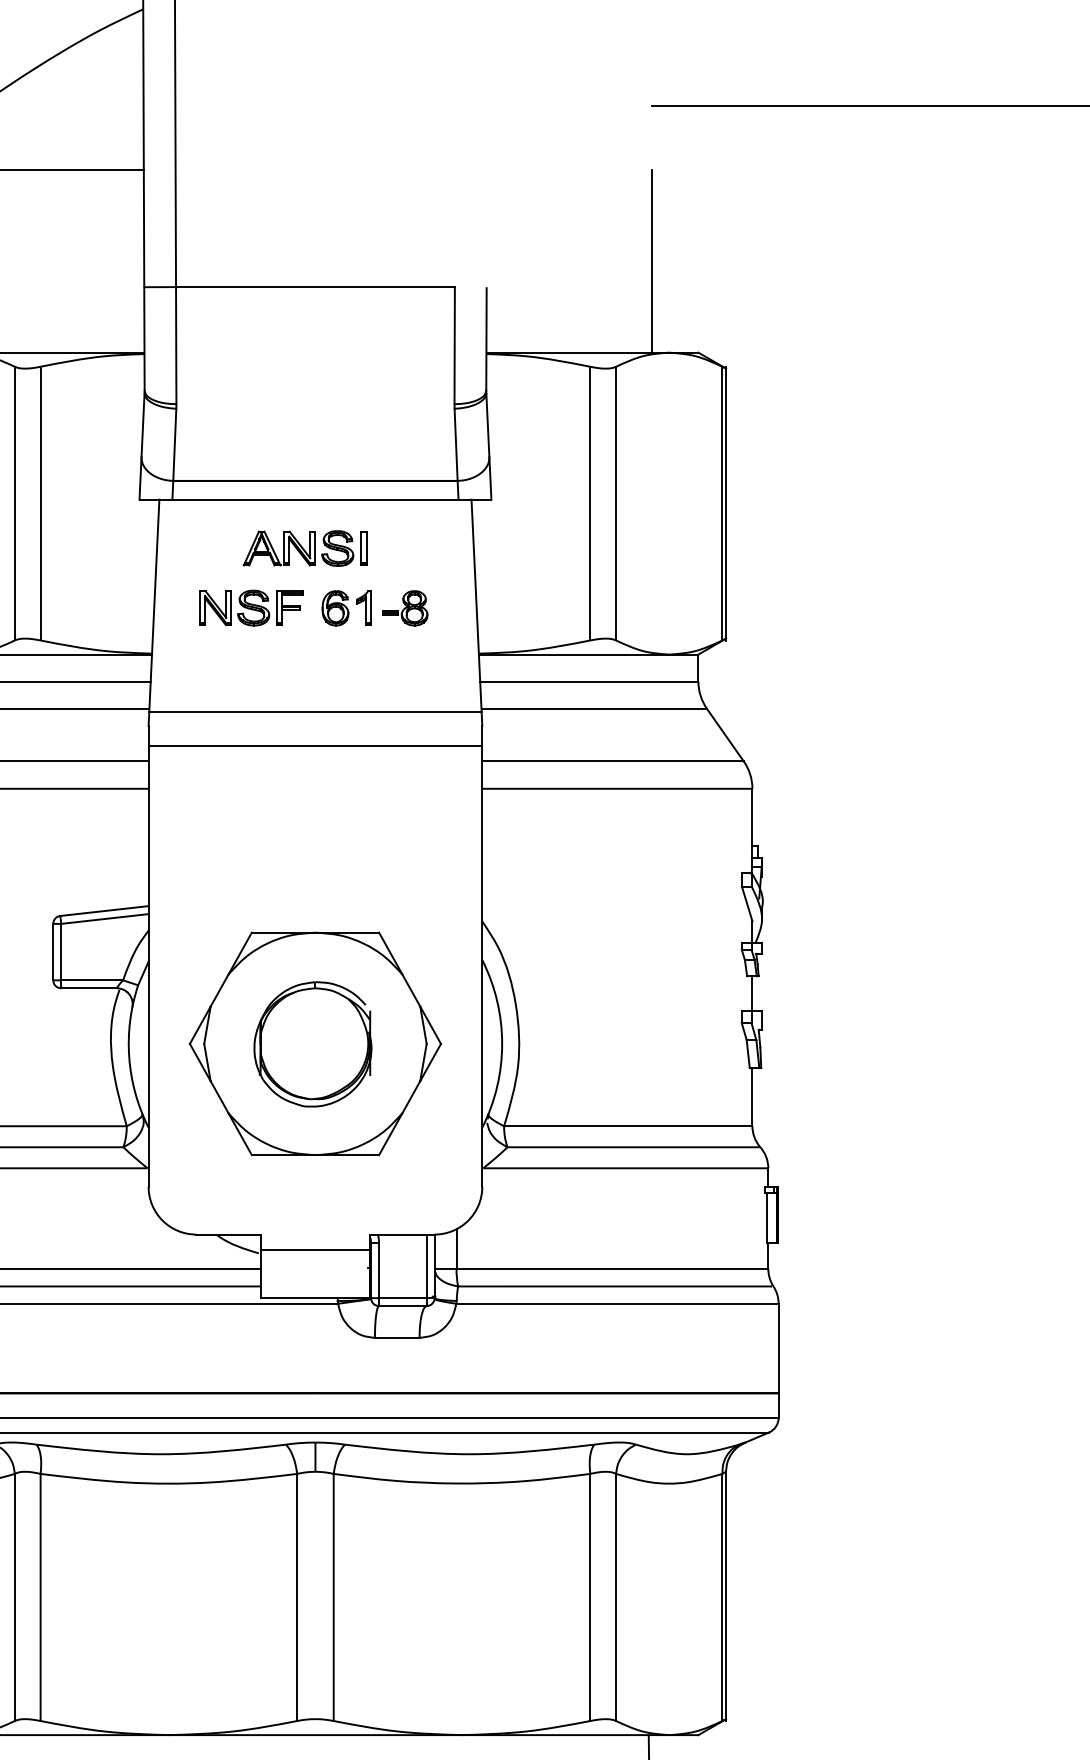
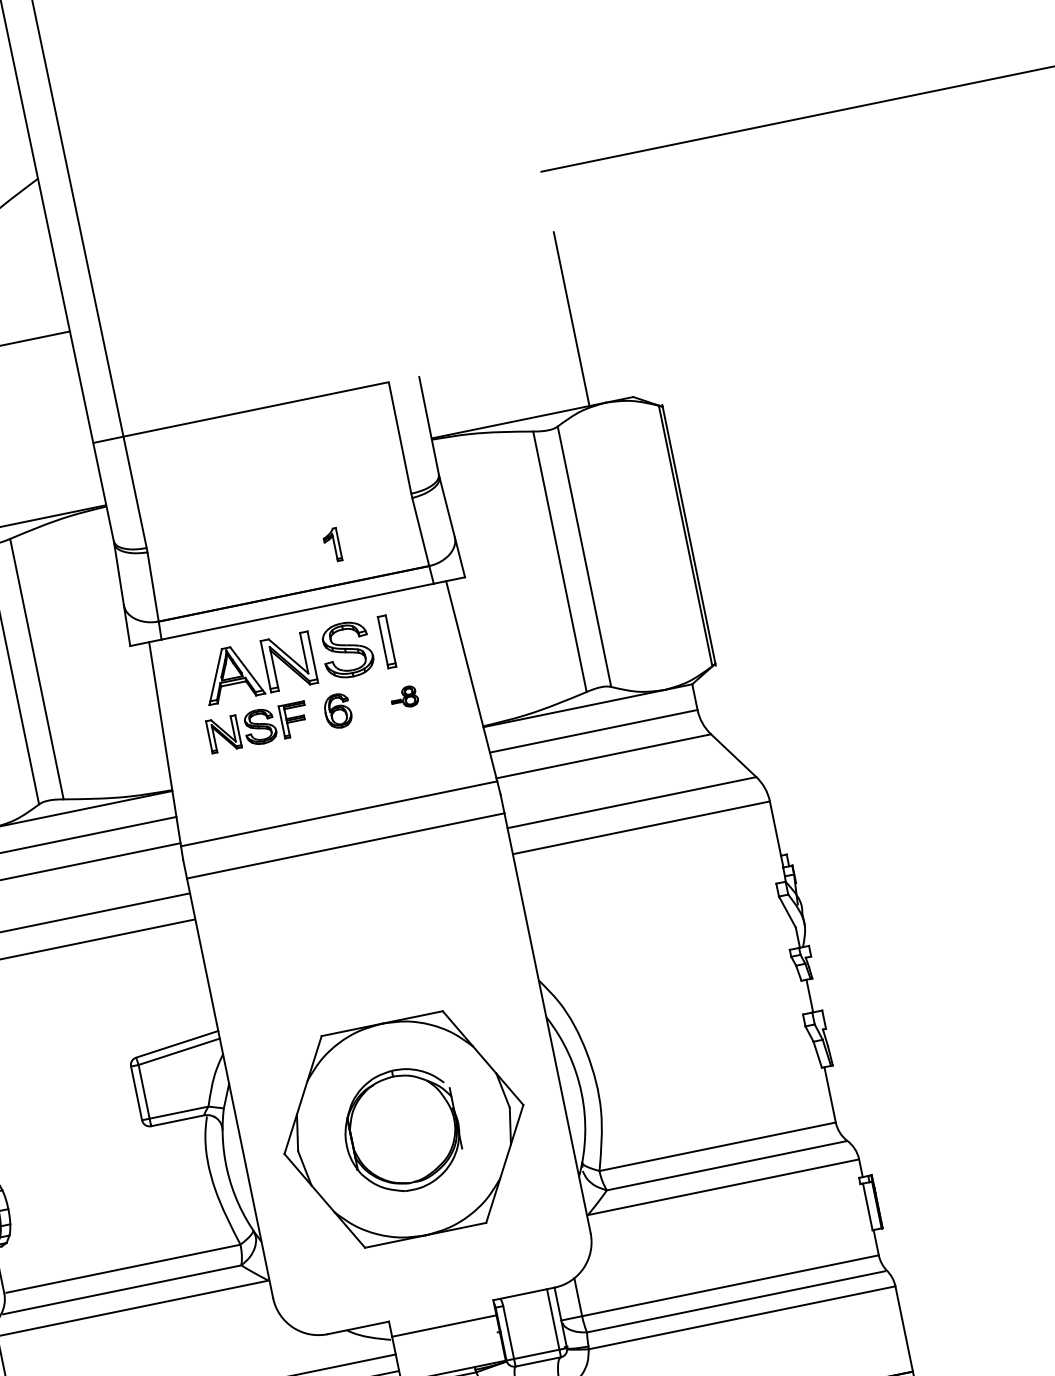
part: (304, 548) -> (296, 660), size x1.6
part: (363, 607) -> (331, 545), moved
part: (405, 608) -> (404, 697), size x0.6

